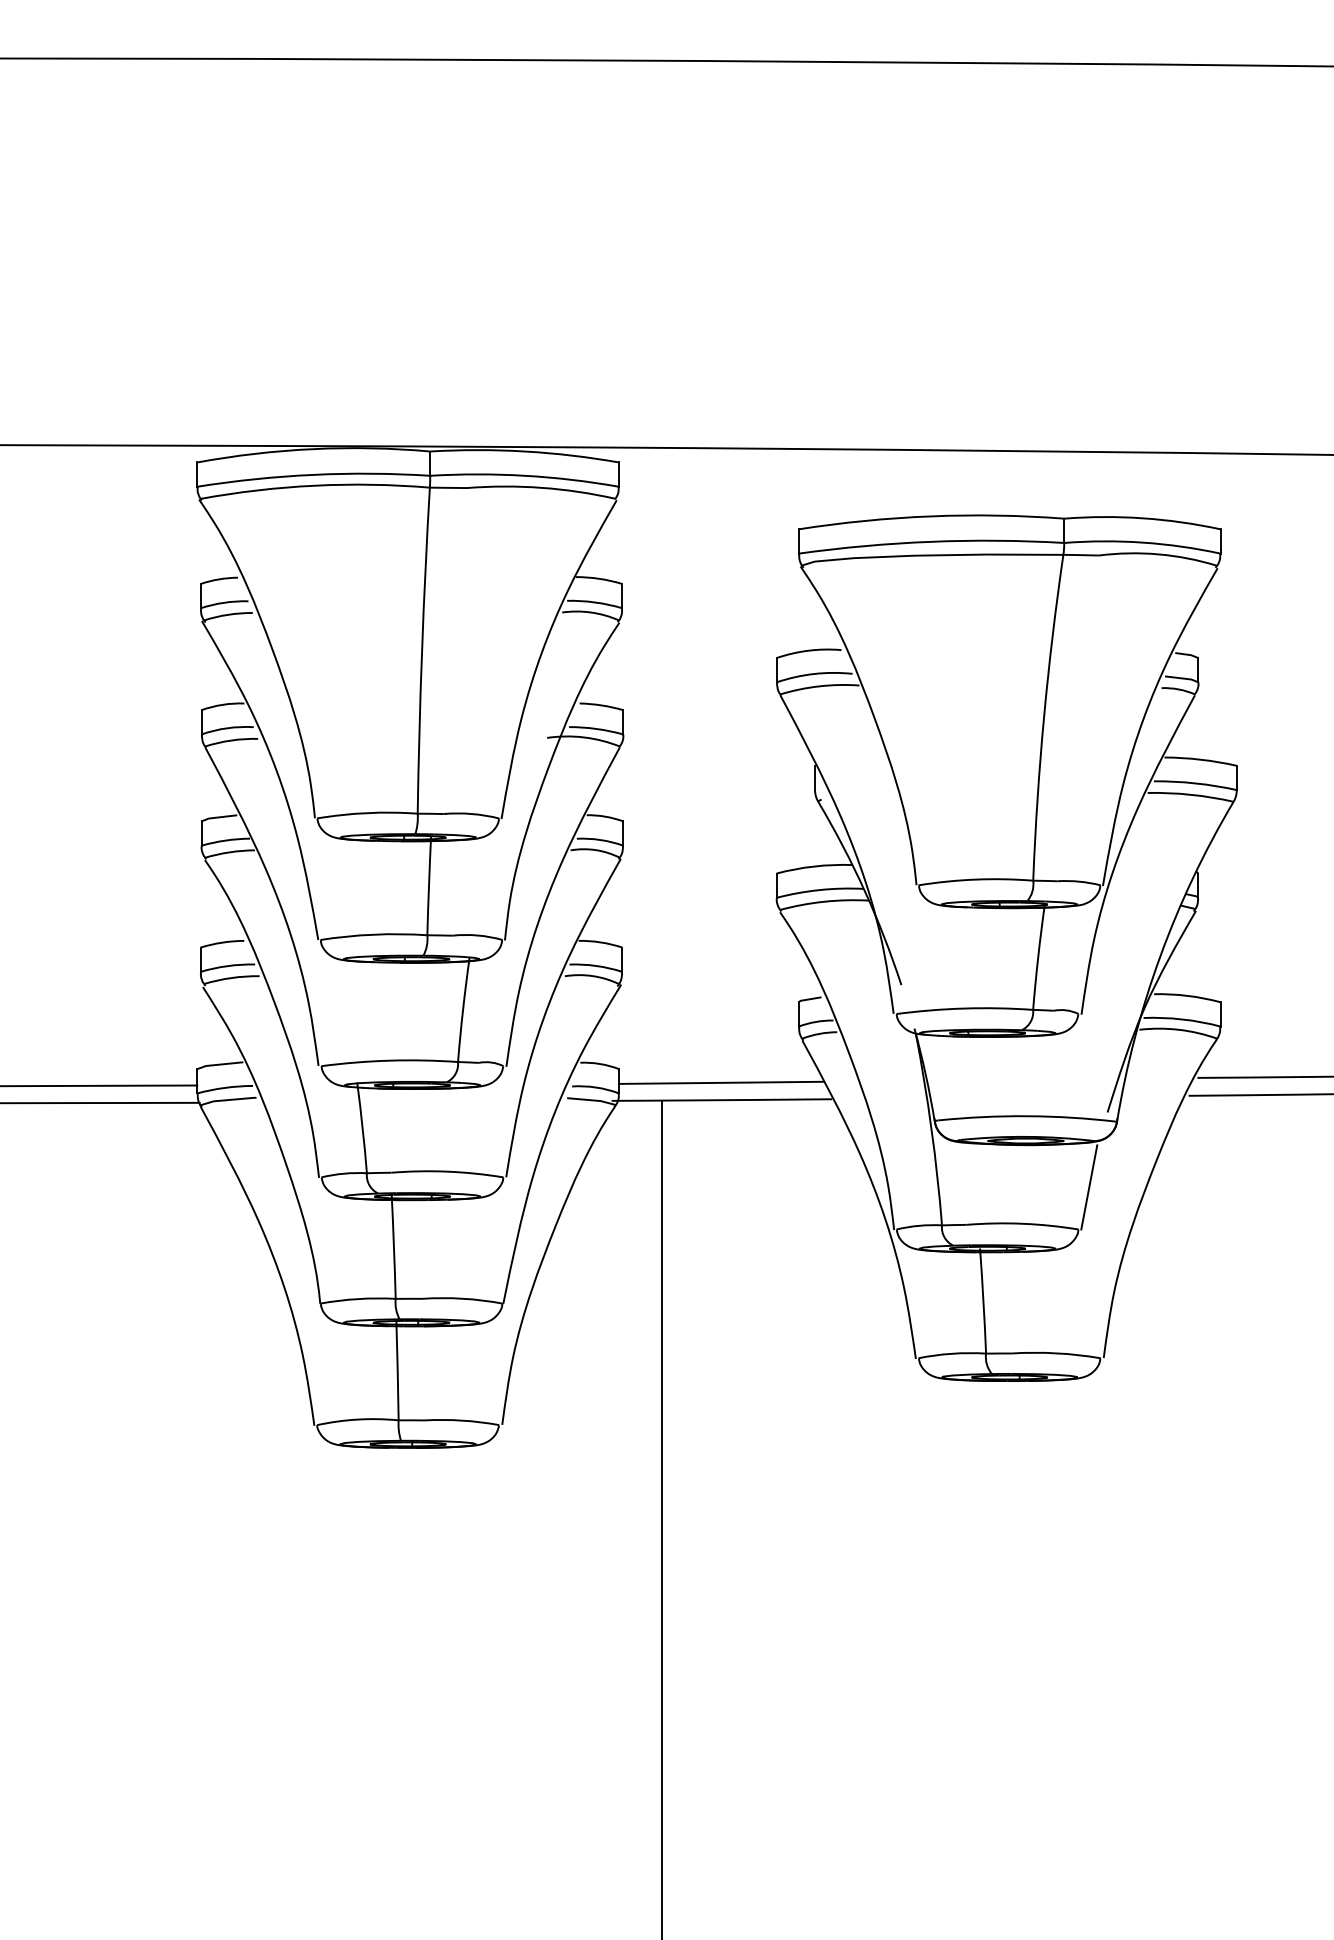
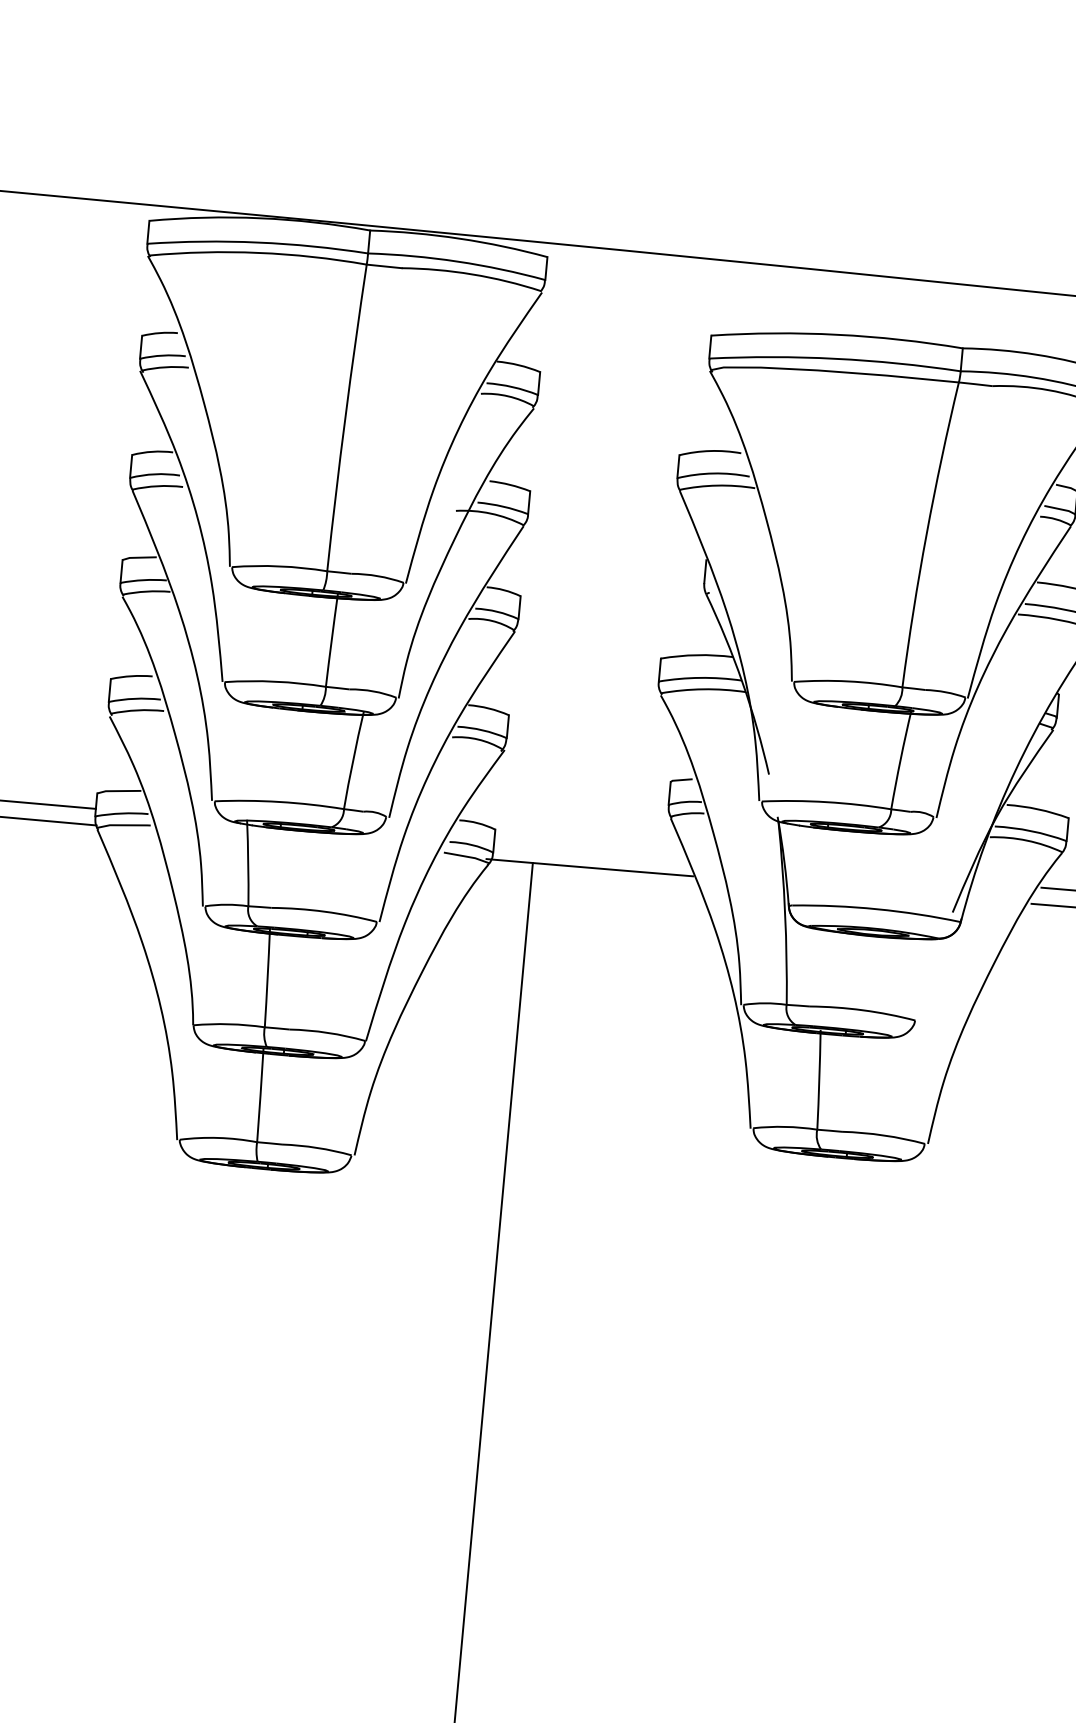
line: (721, 1082) -> (590, 851), removed
line: (1089, 1187) -> (929, 981), removed

